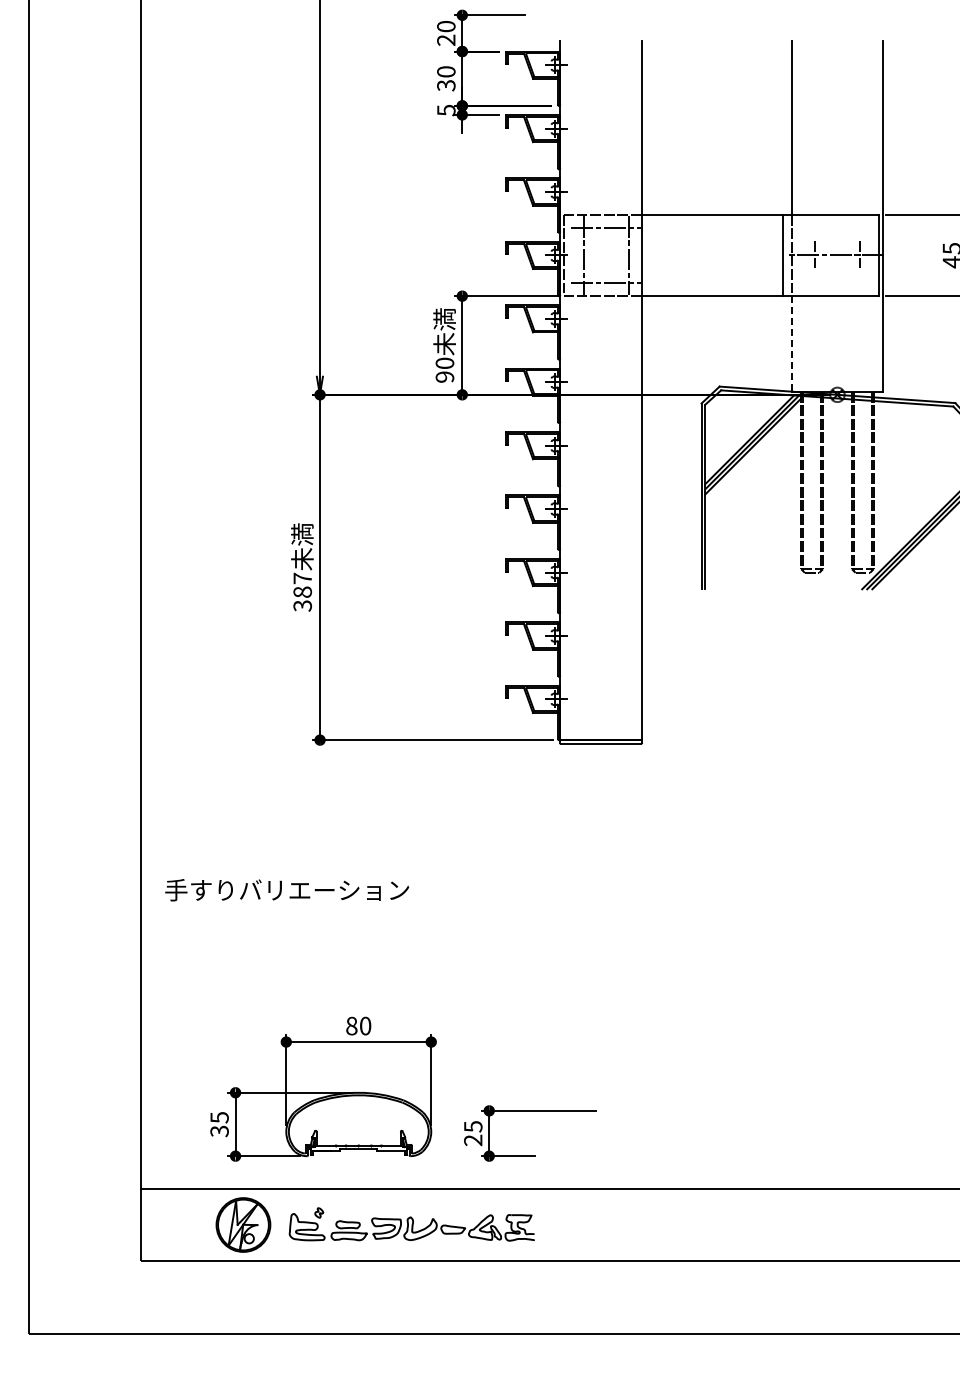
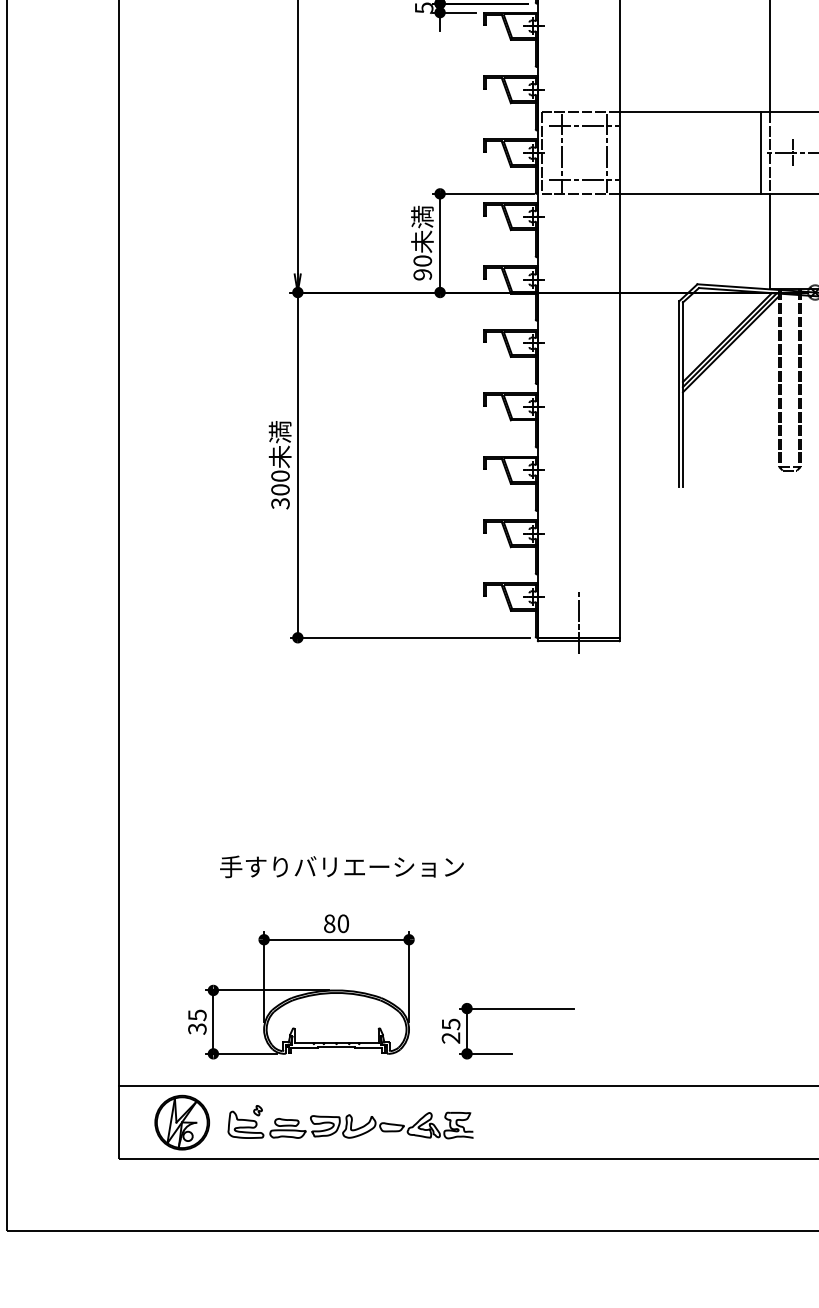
line: (792, 343) -> (770, 241), dashed -> solid
text: (302, 584) -> (280, 482), 387 -> 300
line: (601, 725) -> (579, 623), added
text: (287, 890) -> (342, 867), moved
part: (374, 1224) -> (313, 1122), moved

